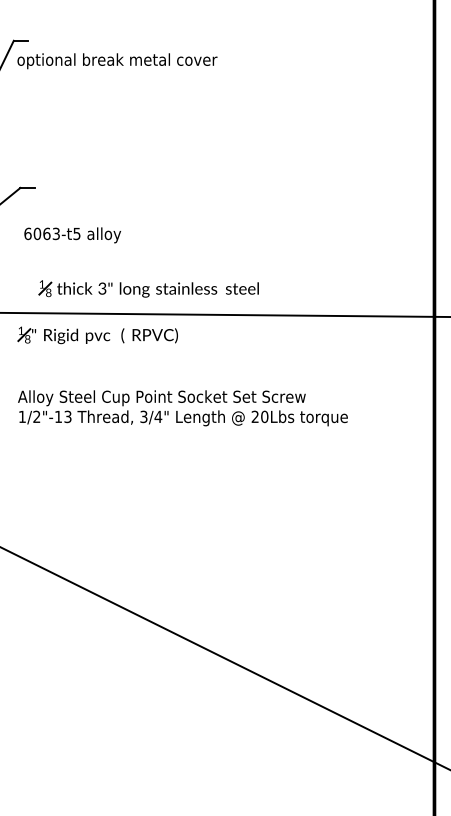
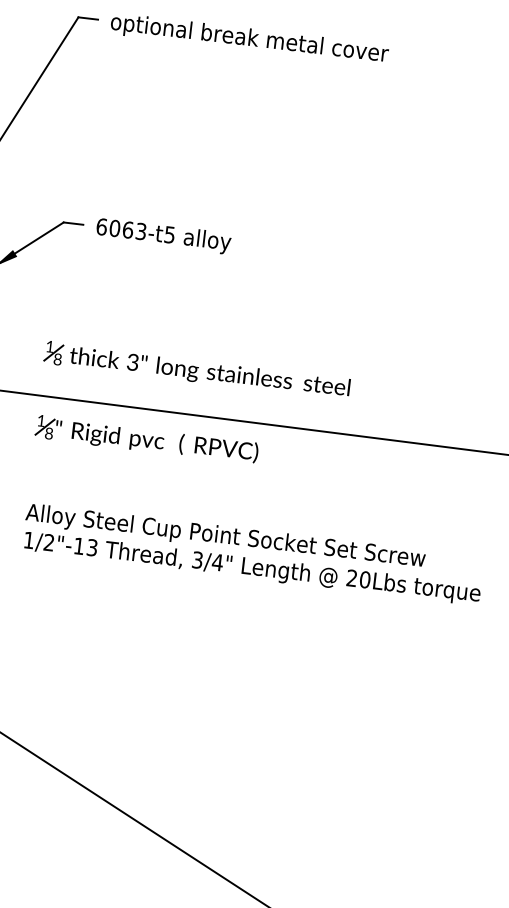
text: (117, 61) -> (249, 39), moved
text: (72, 235) -> (163, 236), moved
part: (148, 288) -> (196, 369), moved

